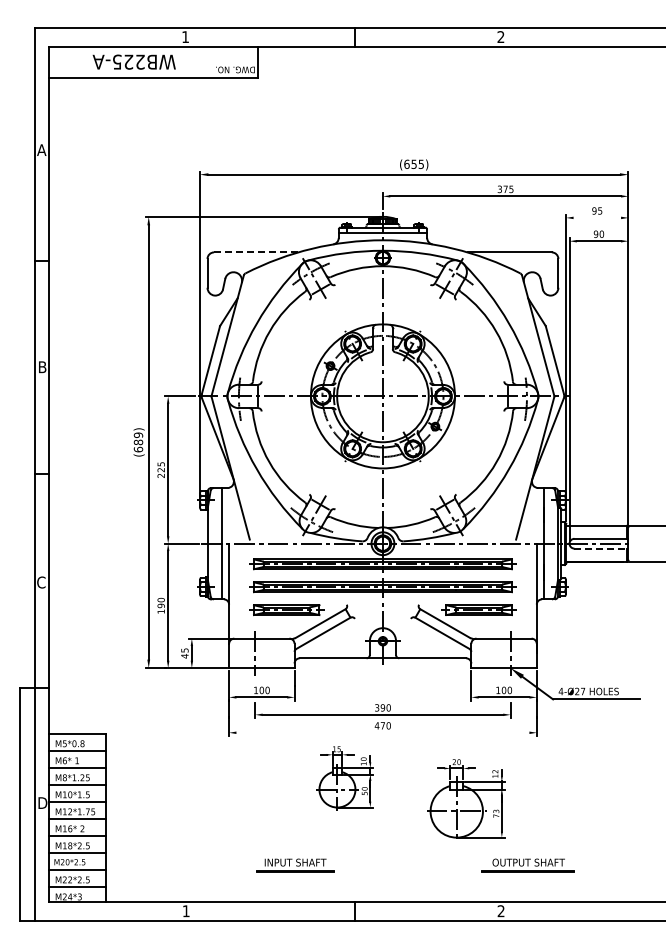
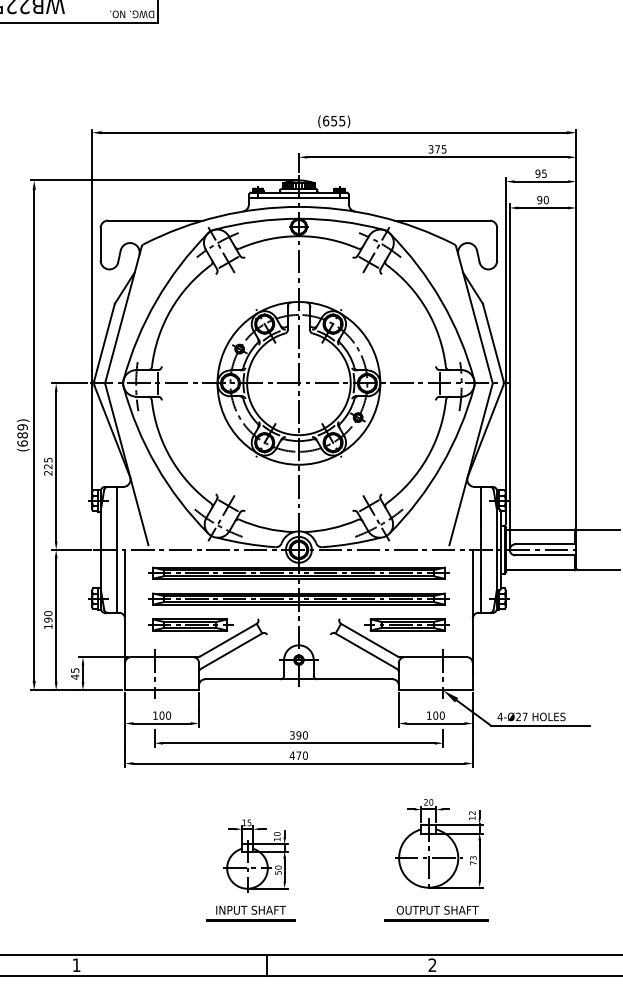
line: (597, 217) -> (541, 181), added
line: (256, 252) -> (156, 220), dashed -> solid
line: (601, 548) -> (545, 555), dashed -> solid
line: (382, 732) -> (298, 763), added
part: (344, 778) -> (255, 855), moved
part: (466, 798) -> (439, 843), moved
part: (295, 865) -> (250, 913), moved
part: (527, 865) -> (436, 913), moved

